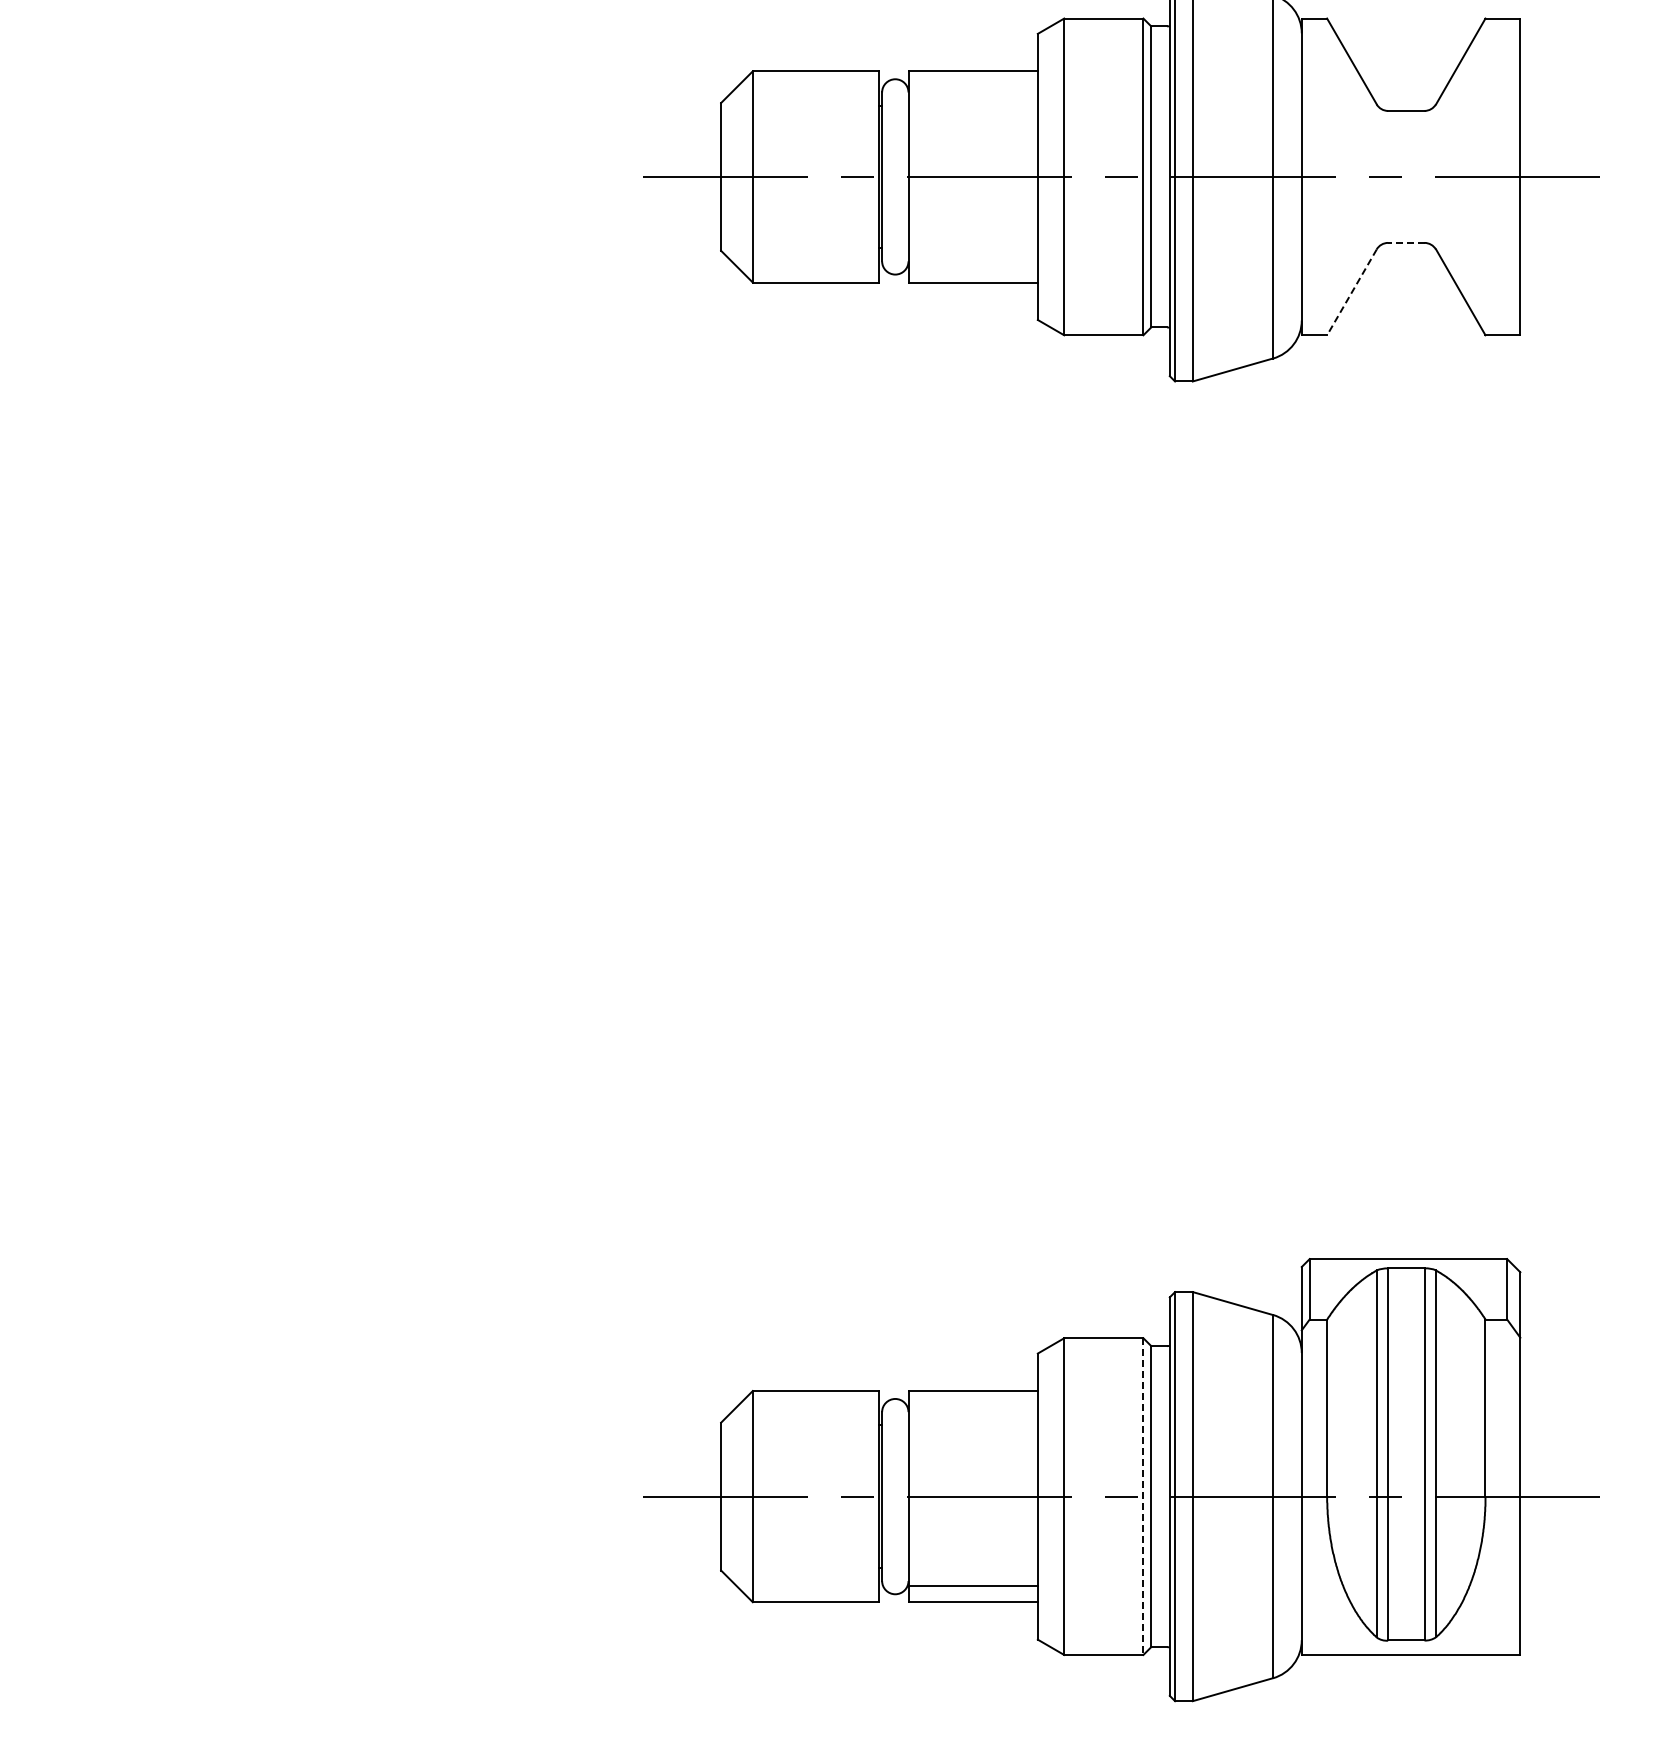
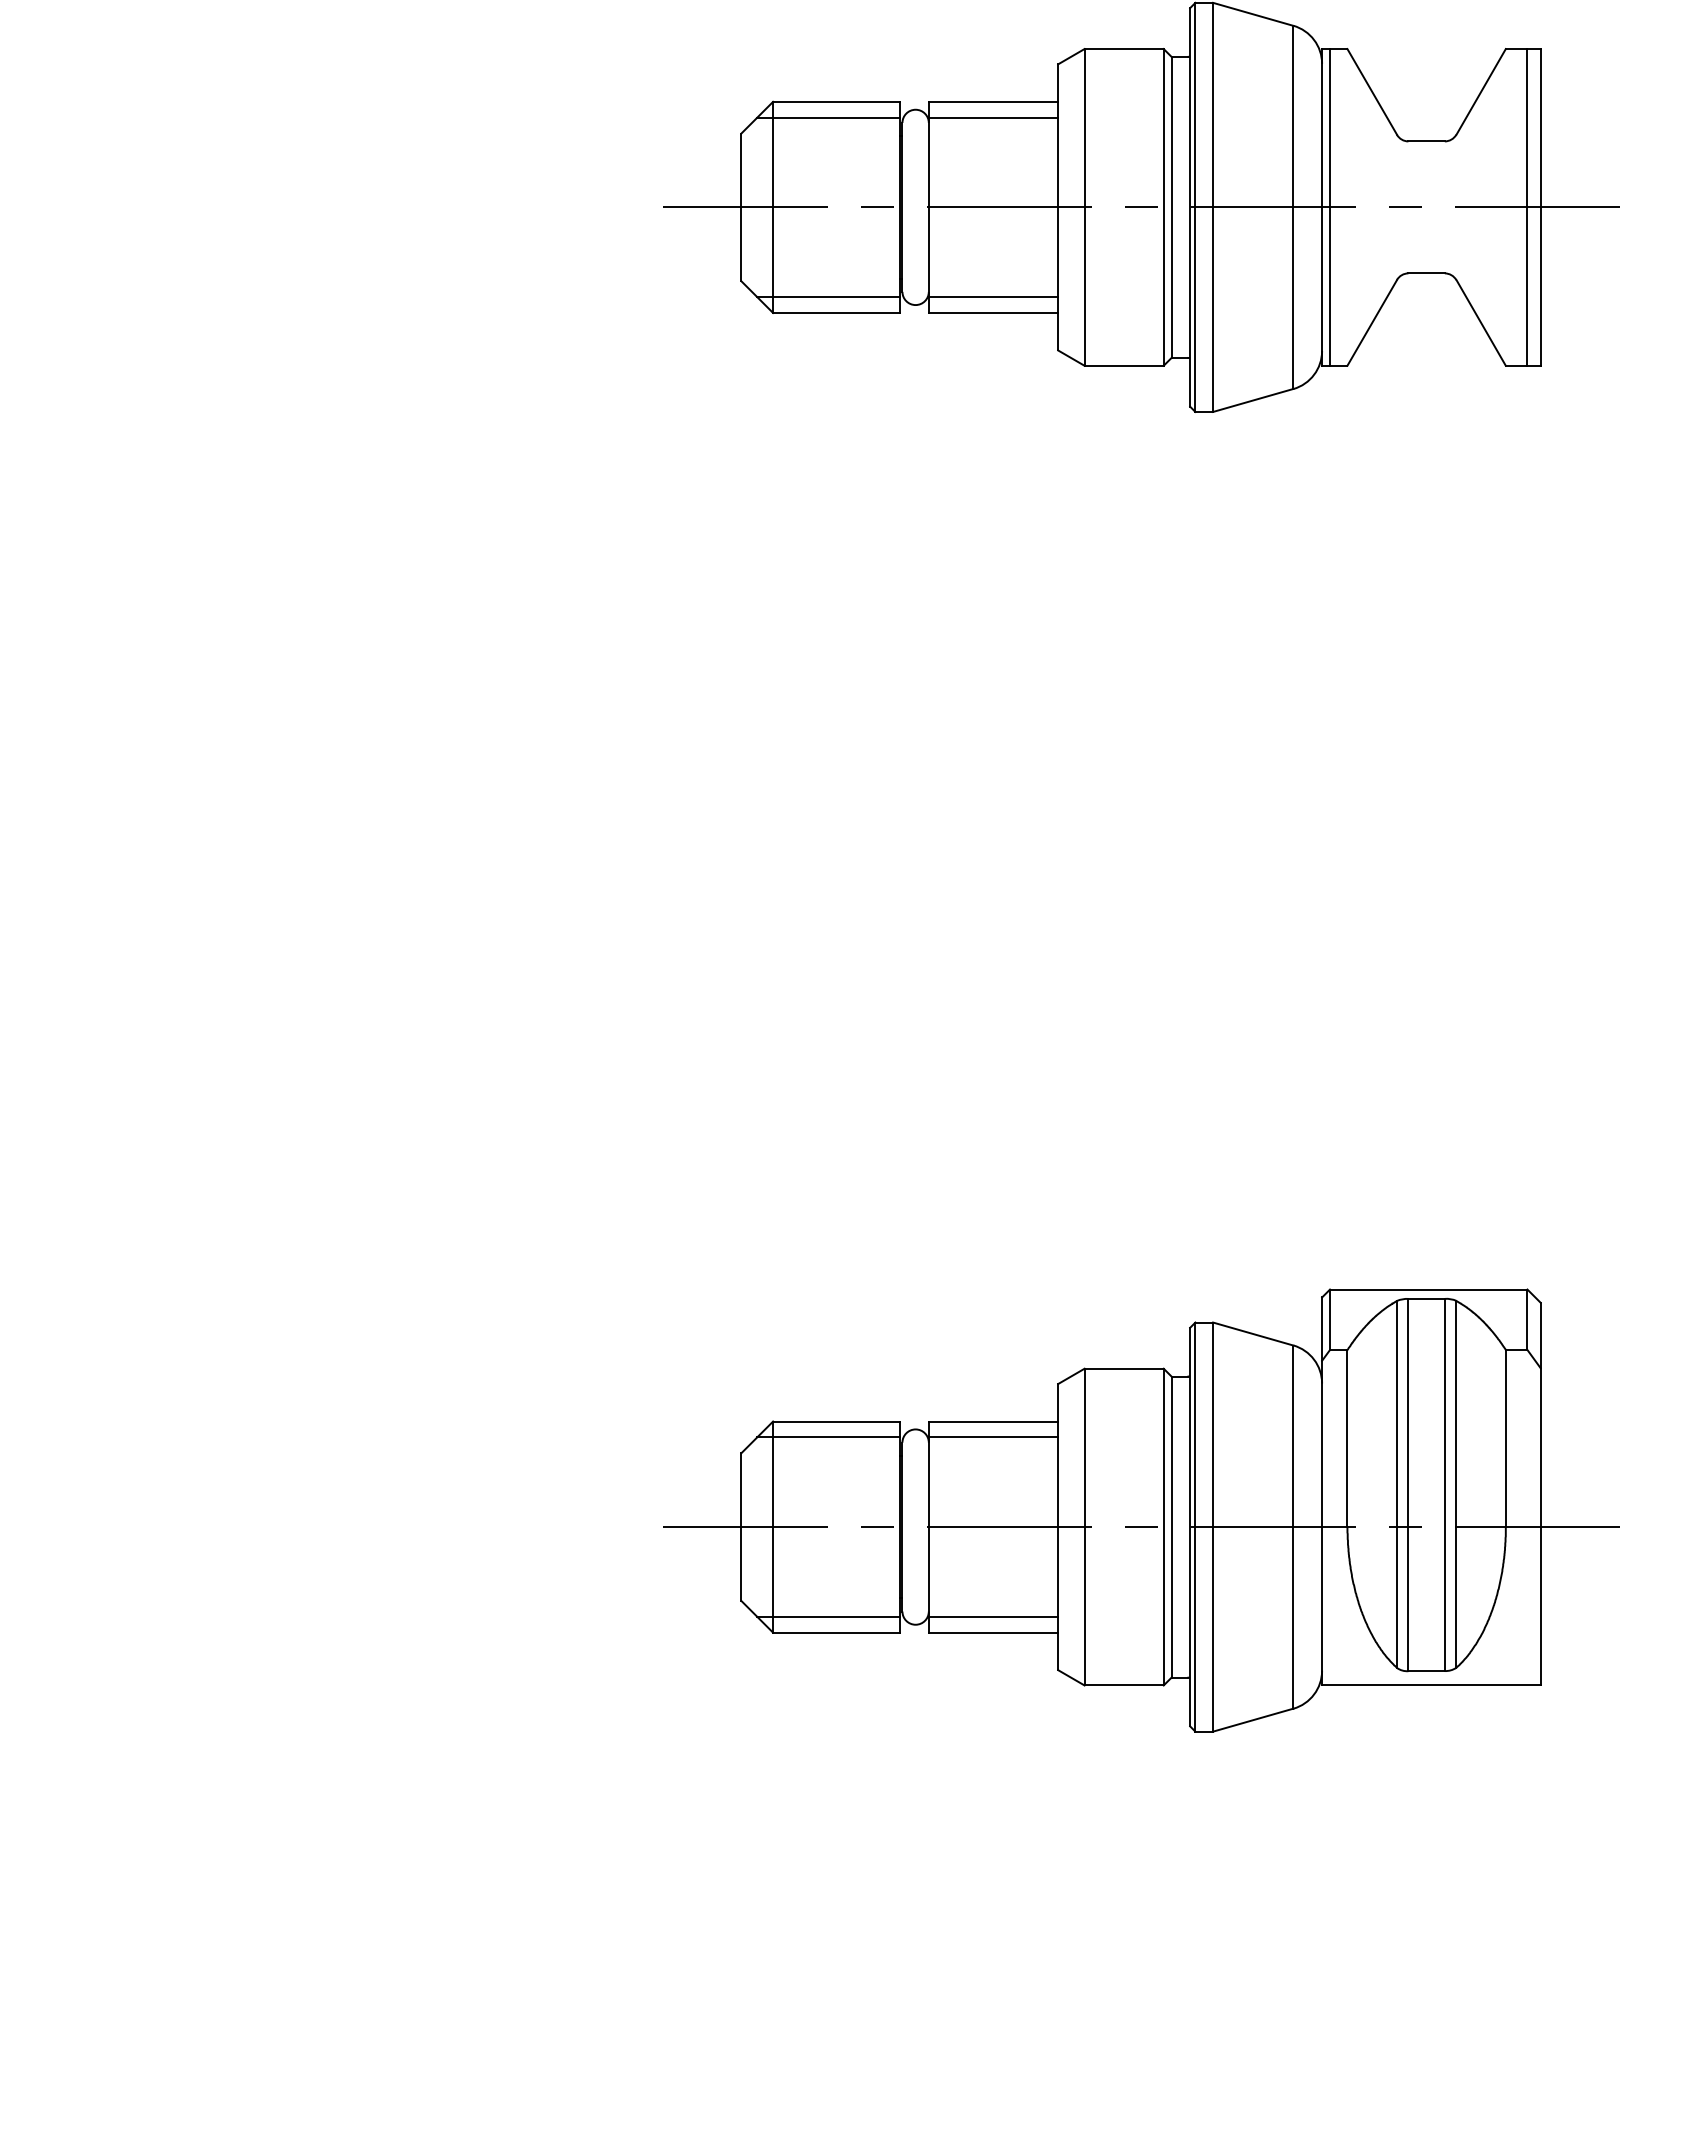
line: (808, 87) -> (828, 117), added
line: (973, 87) -> (993, 117), added
line: (1310, 177) -> (1330, 207), added
line: (1507, 177) -> (1527, 207), added
line: (1406, 243) -> (1426, 273), dashed -> solid
line: (808, 267) -> (828, 297), added
line: (973, 267) -> (993, 297), added
line: (1352, 292) -> (1372, 322), dashed -> solid
line: (808, 1407) -> (828, 1437), added
line: (973, 1407) -> (993, 1437), added
line: (1143, 1497) -> (1163, 1527), dashed -> solid
line: (808, 1586) -> (828, 1616), added

